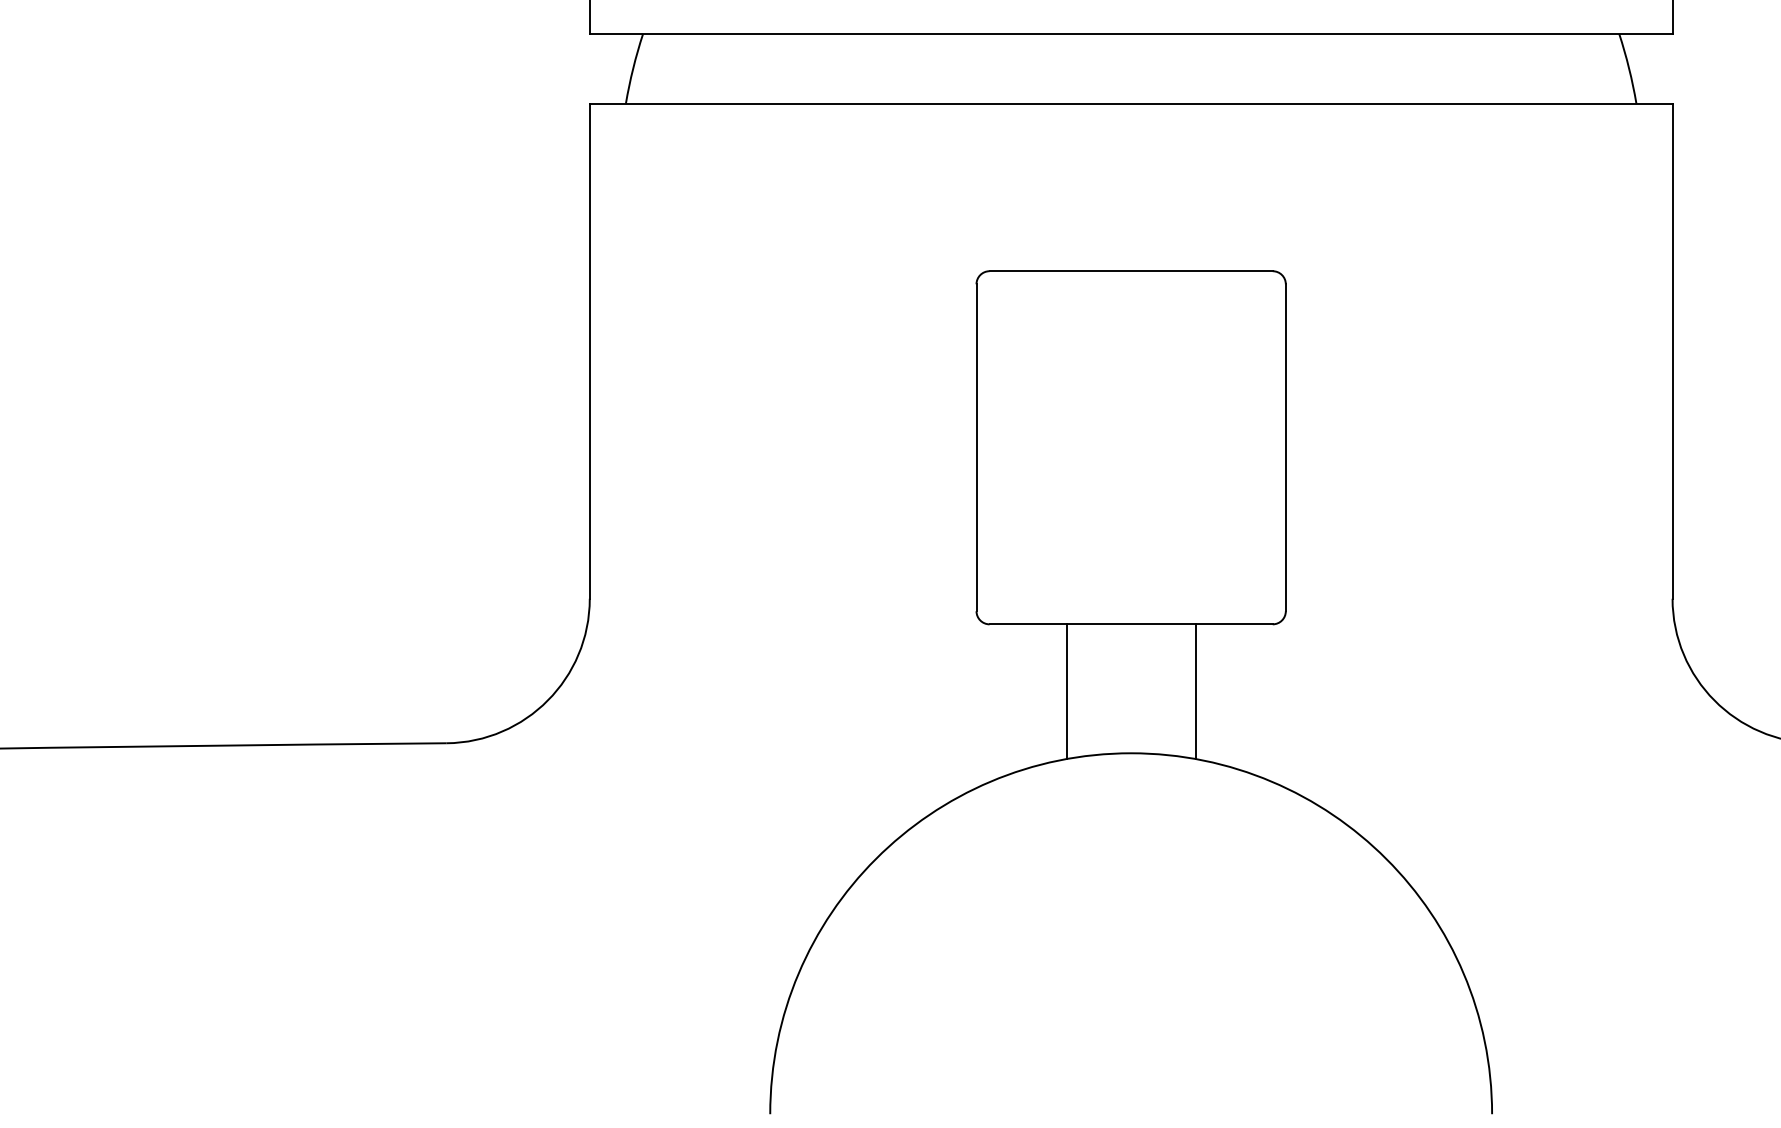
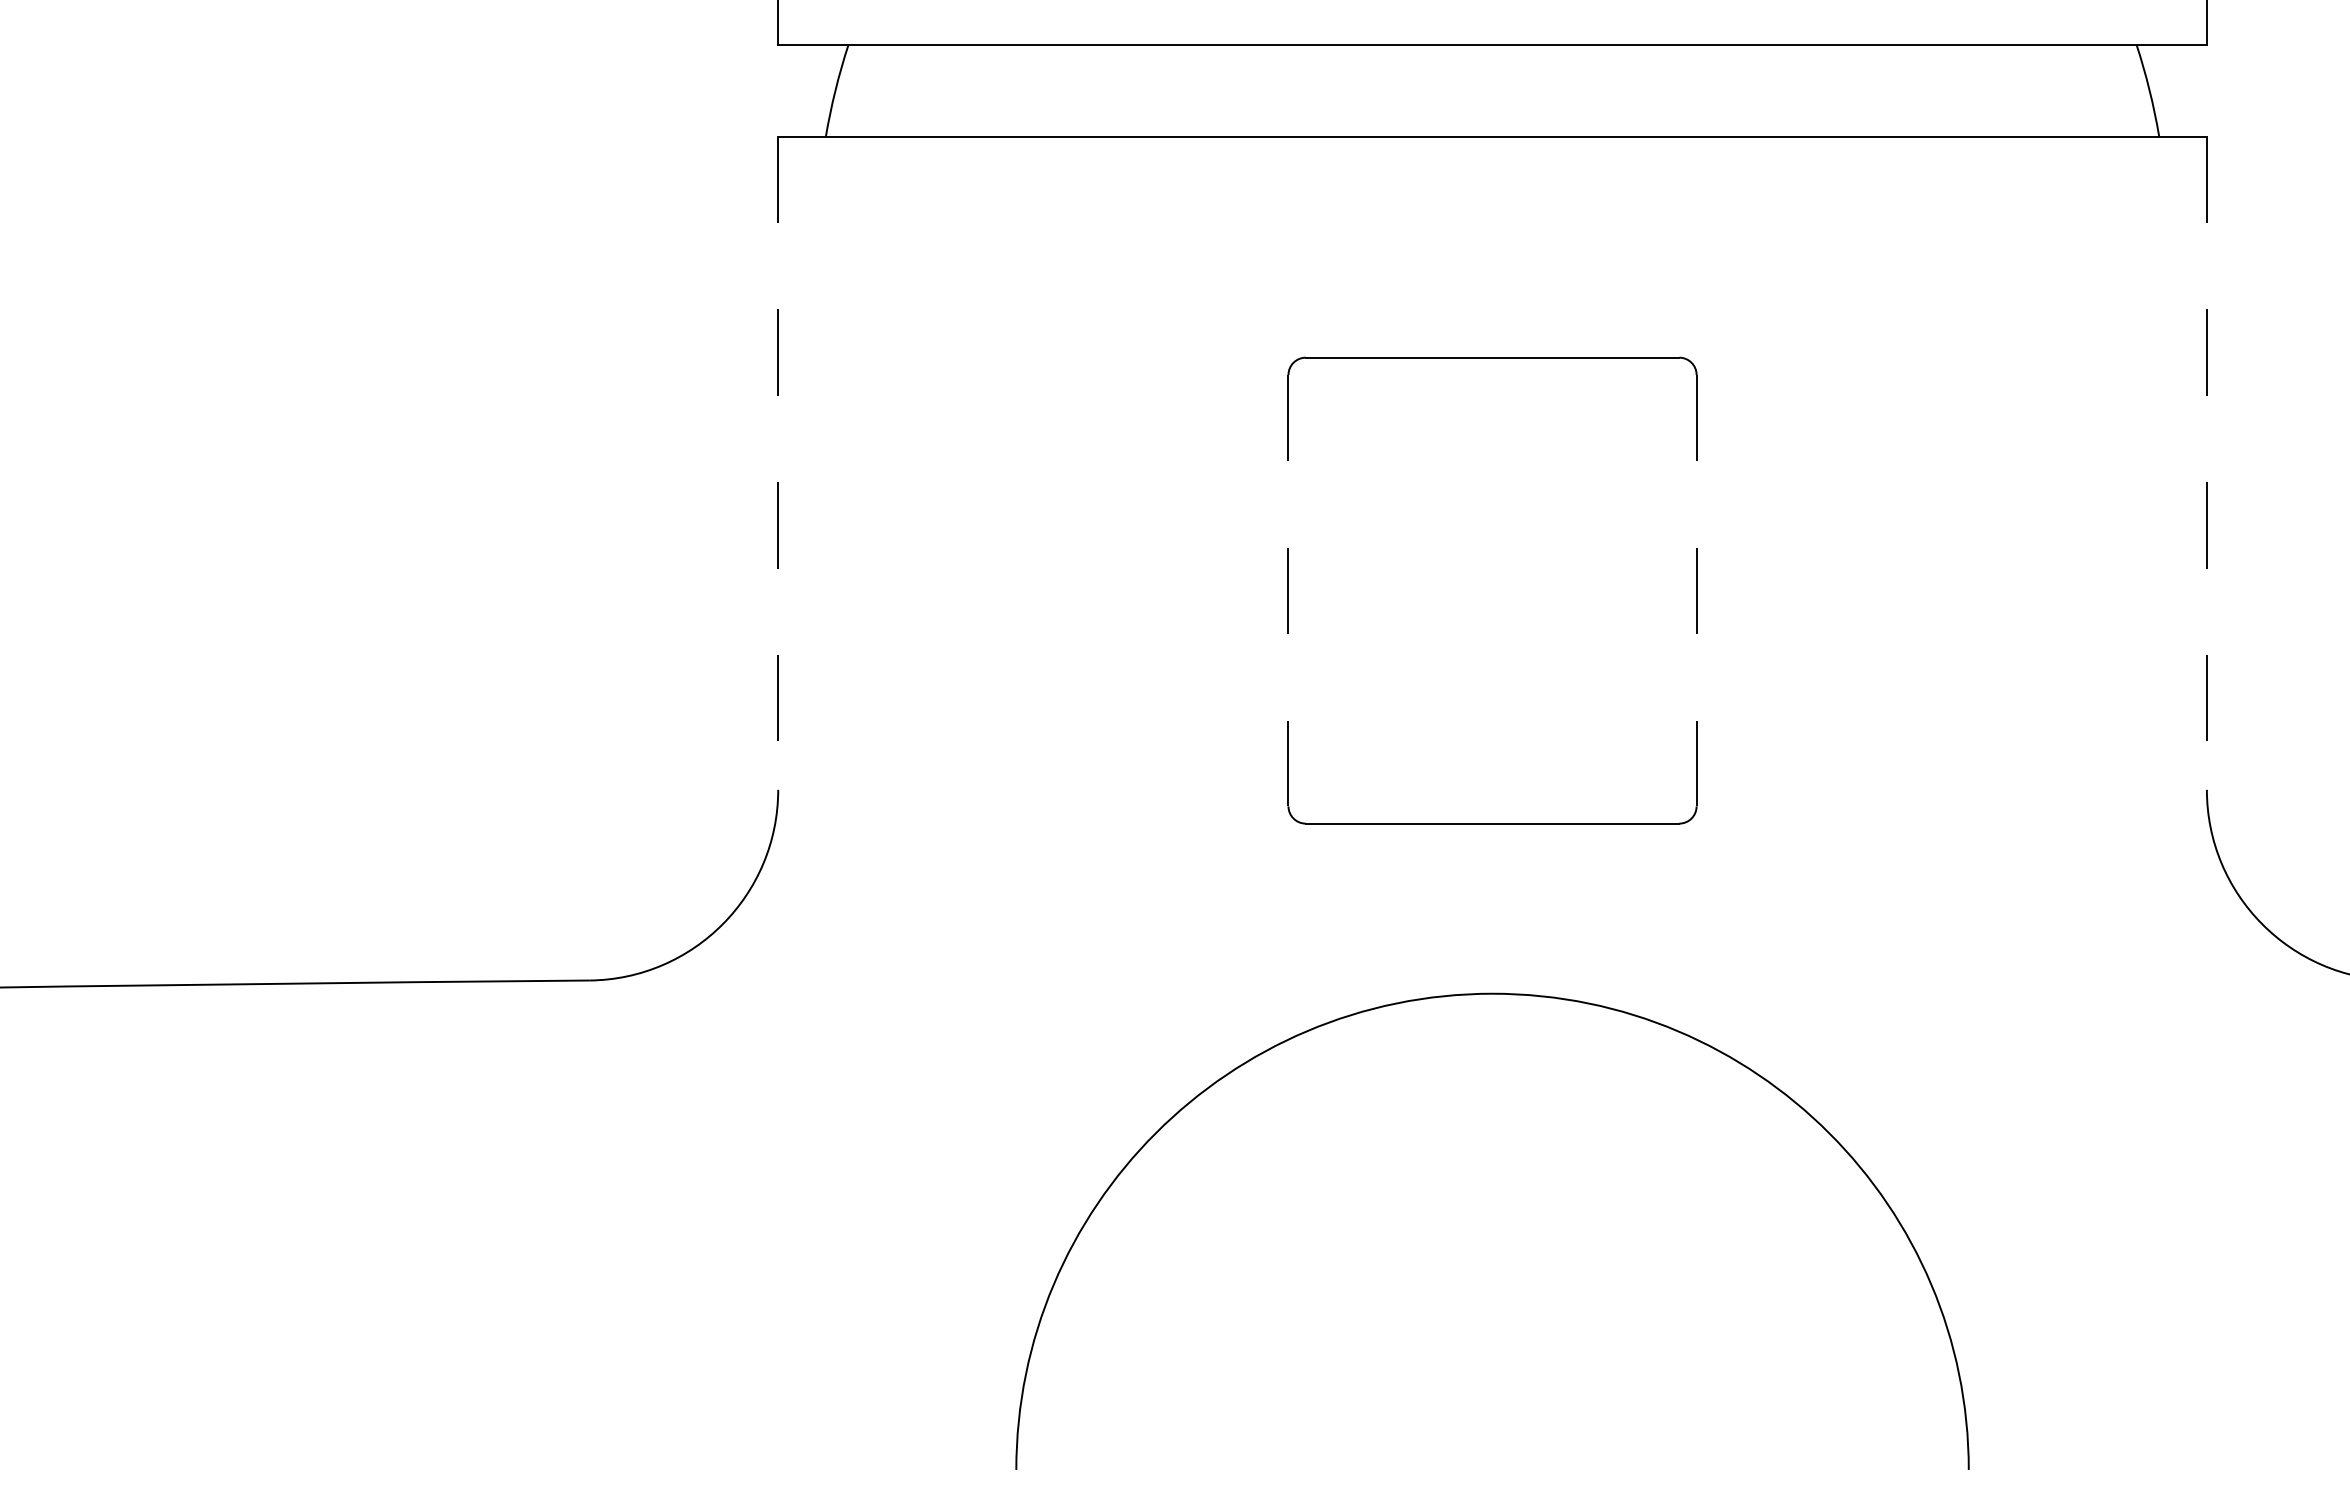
line: (589, 351) -> (778, 463), solid -> dashed
line: (1672, 351) -> (2206, 463), solid -> dashed
line: (976, 447) -> (1288, 590), solid -> dashed
line: (1285, 447) -> (1696, 590), solid -> dashed
line: (1066, 691) -> (1407, 912), removed
line: (1195, 691) -> (1577, 912), removed

